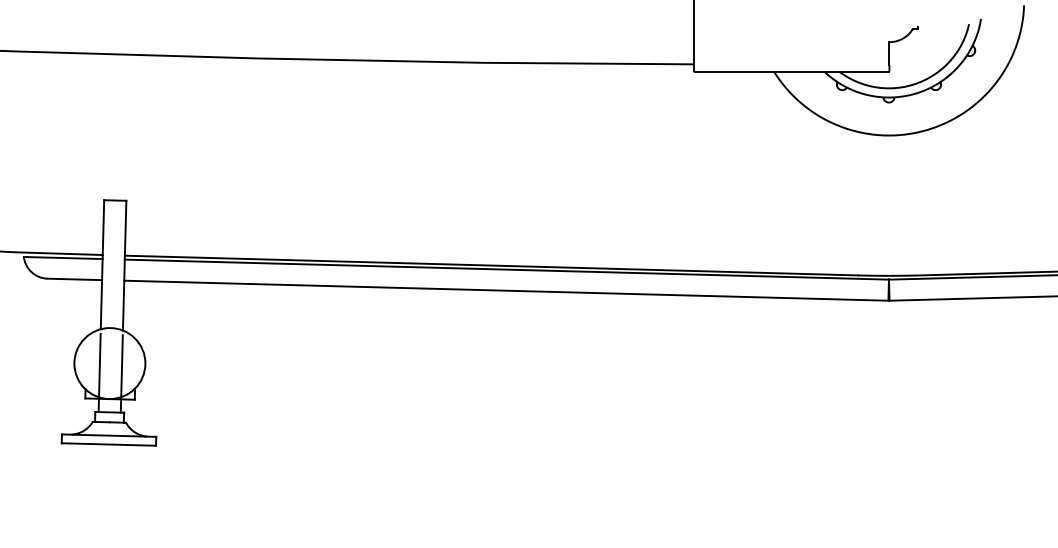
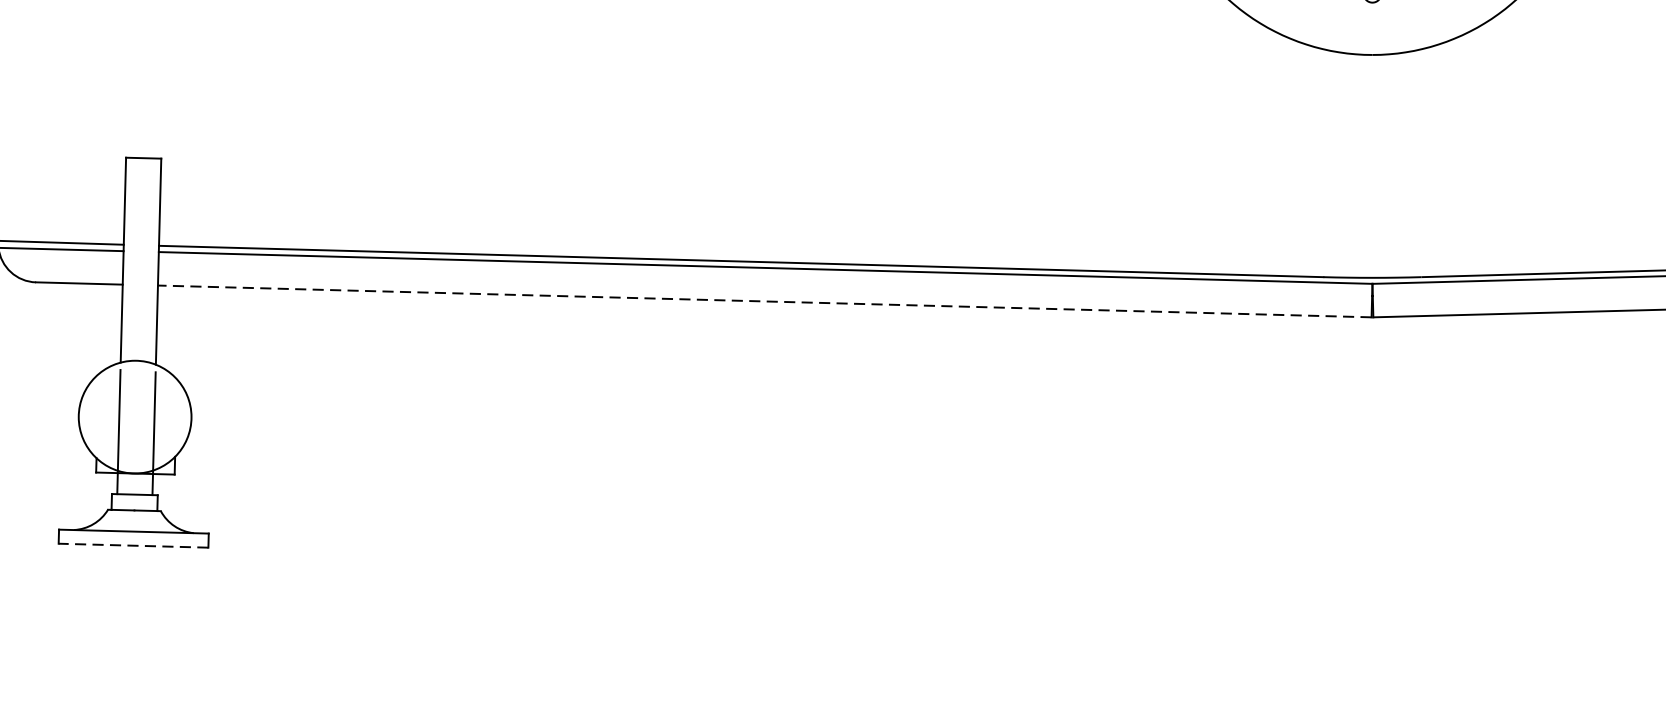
line: (505, 290) -> (763, 301), solid -> dashed
line: (108, 444) -> (132, 545), solid -> dashed

